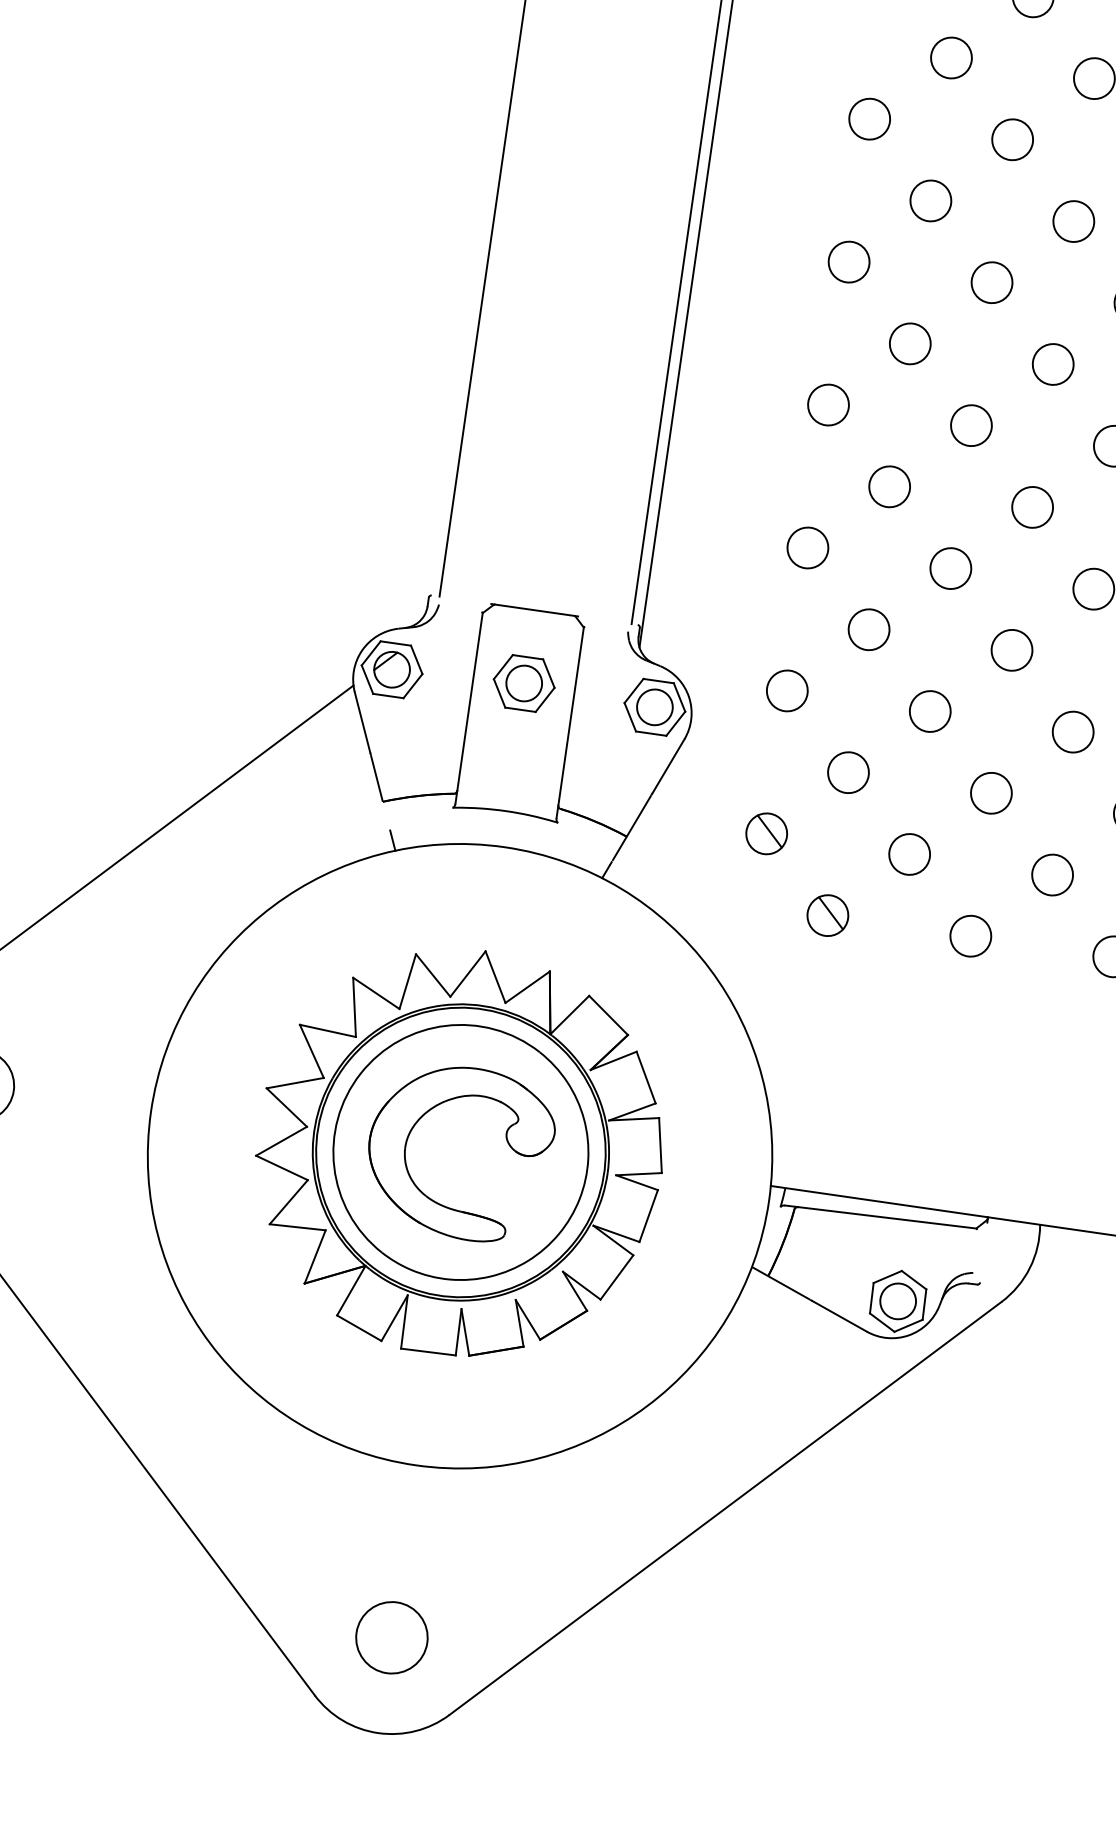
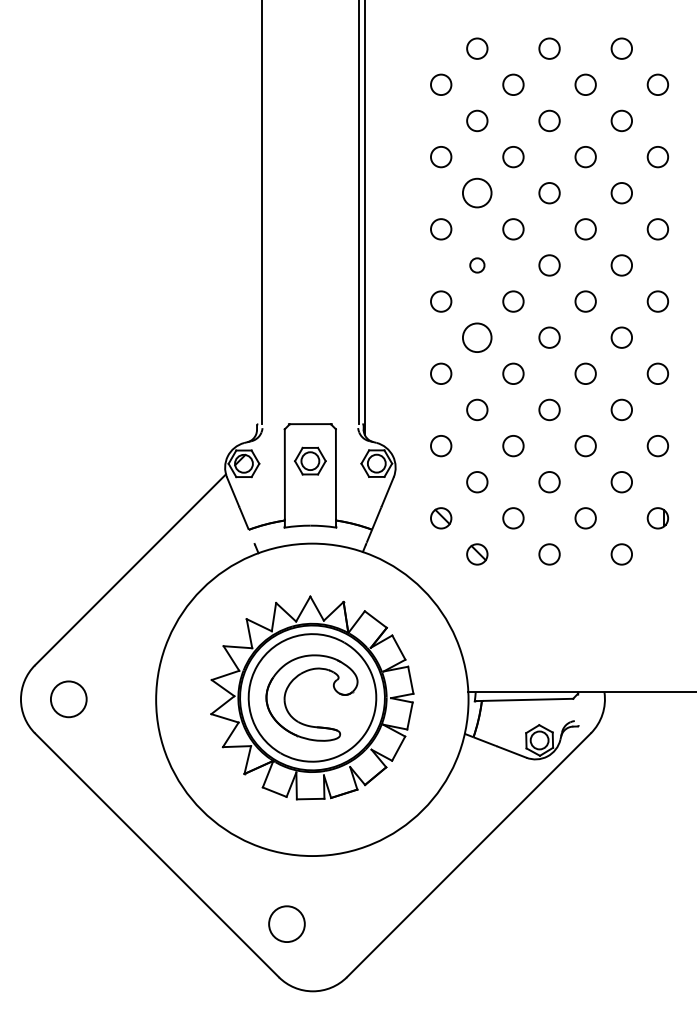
circle: (931, 201) -> (477, 193), size x1.4
circle: (910, 344) -> (477, 265), size x0.7
circle: (890, 486) -> (477, 337), size x1.4
circle: (391, 1636) -> (286, 923), moved

